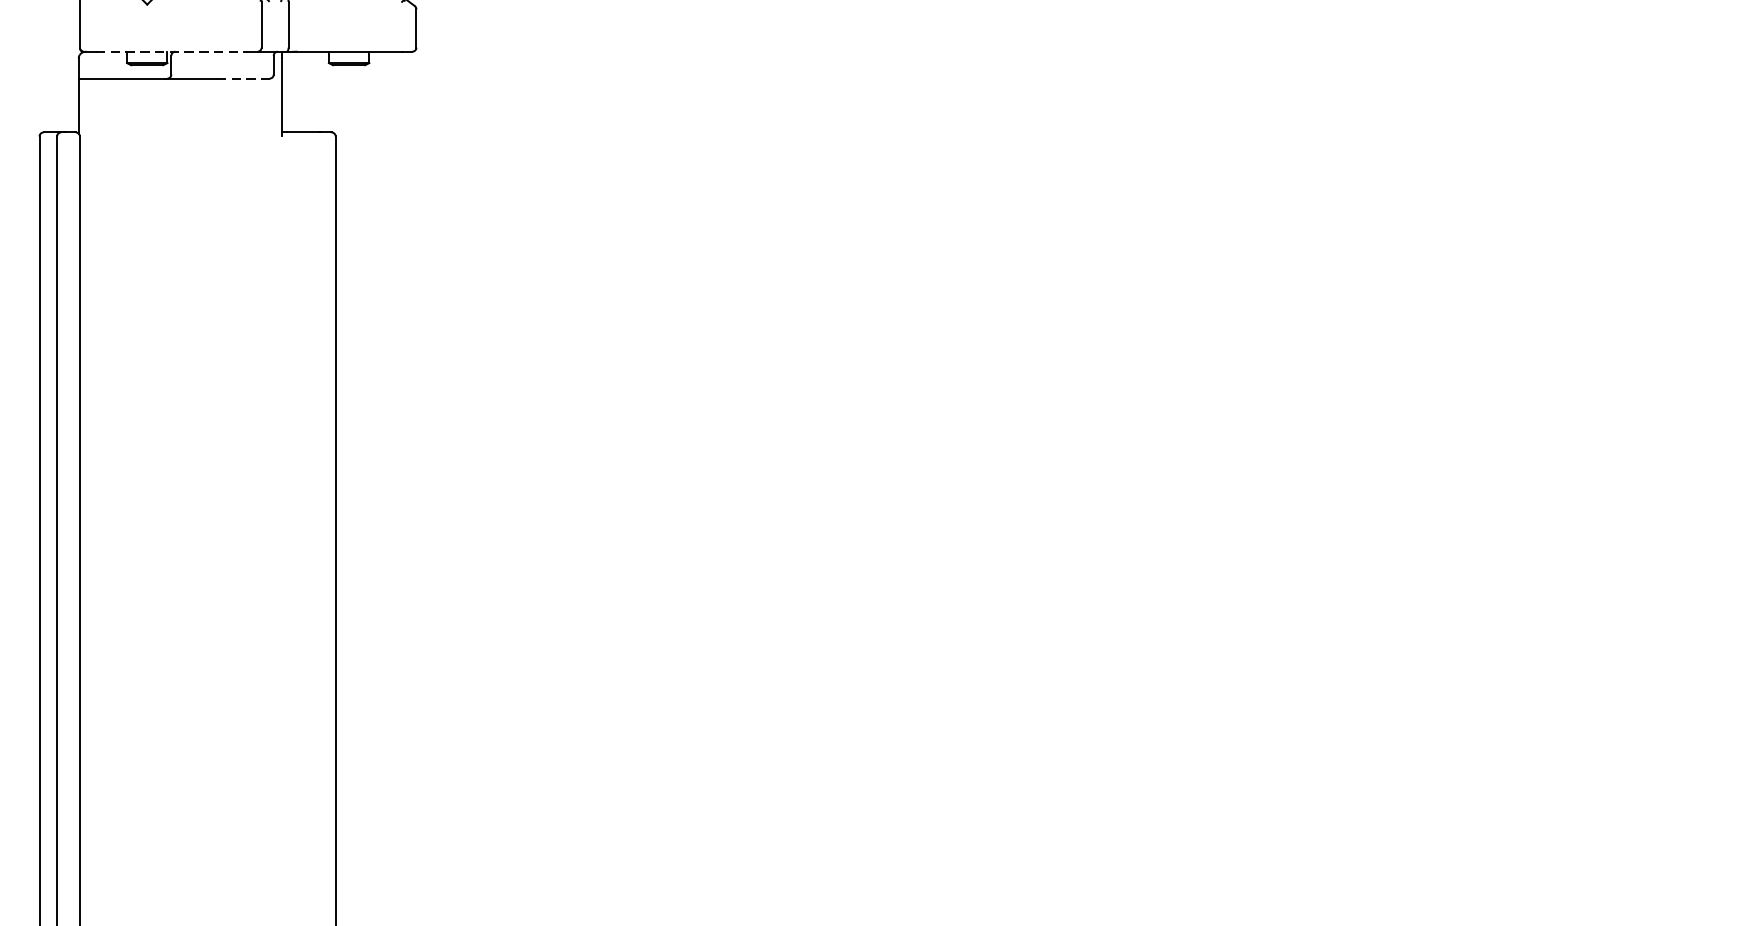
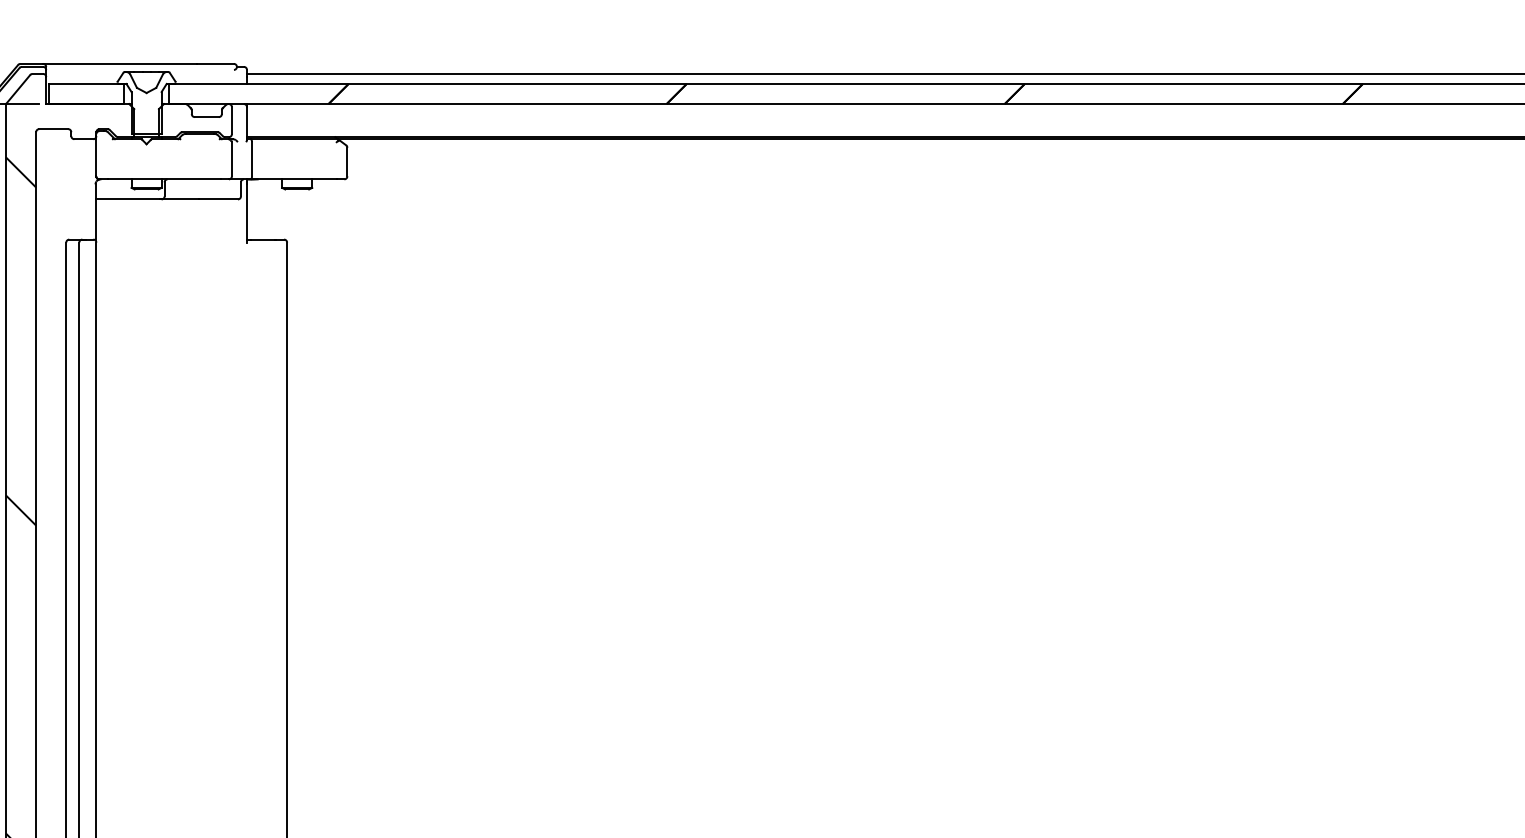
line: (172, 51) -> (165, 179), dashed -> solid
line: (243, 78) -> (218, 199), dashed -> solid

